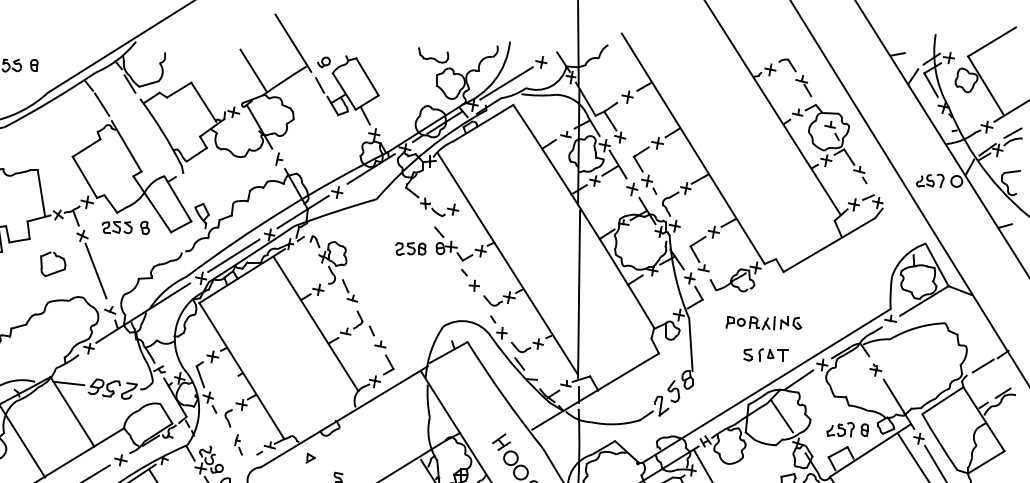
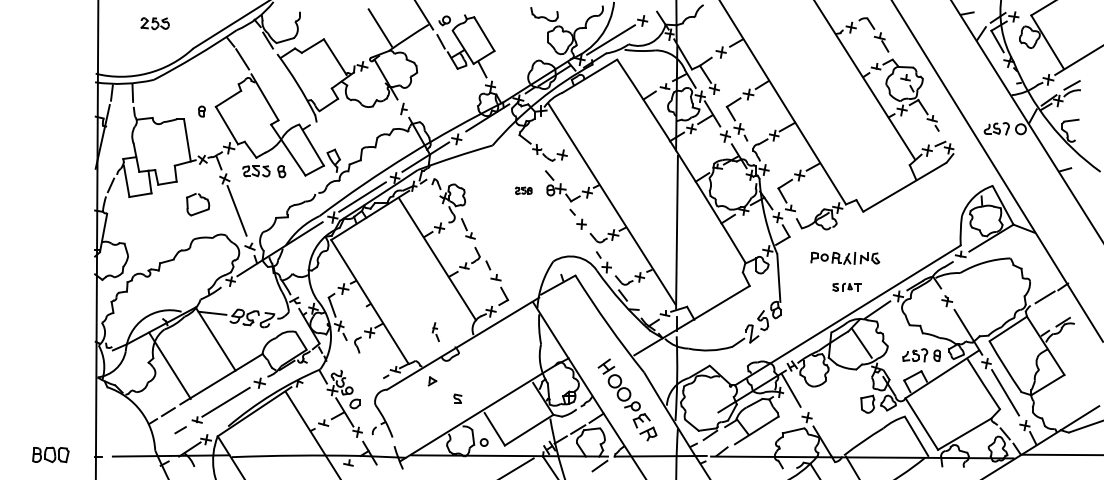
part: (33, 65) -> (201, 111), moved
part: (410, 248) -> (523, 190), size x0.6
part: (765, 355) -> (846, 287), size x0.7
part: (238, 444) -> (435, 331), moved

